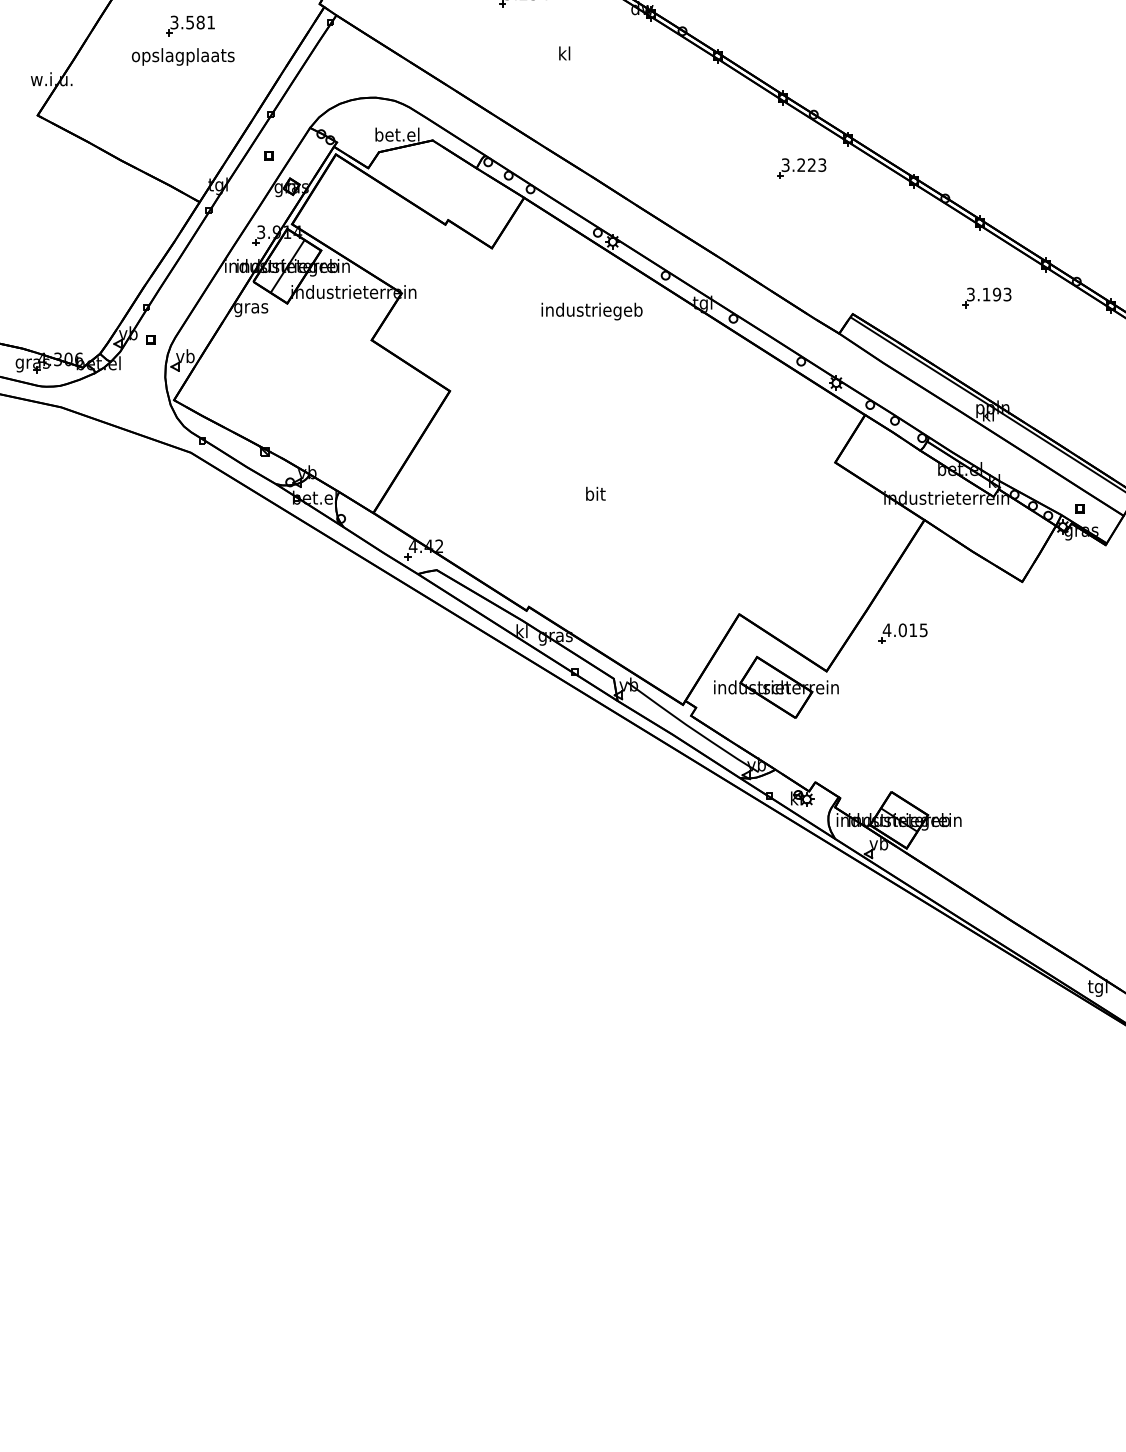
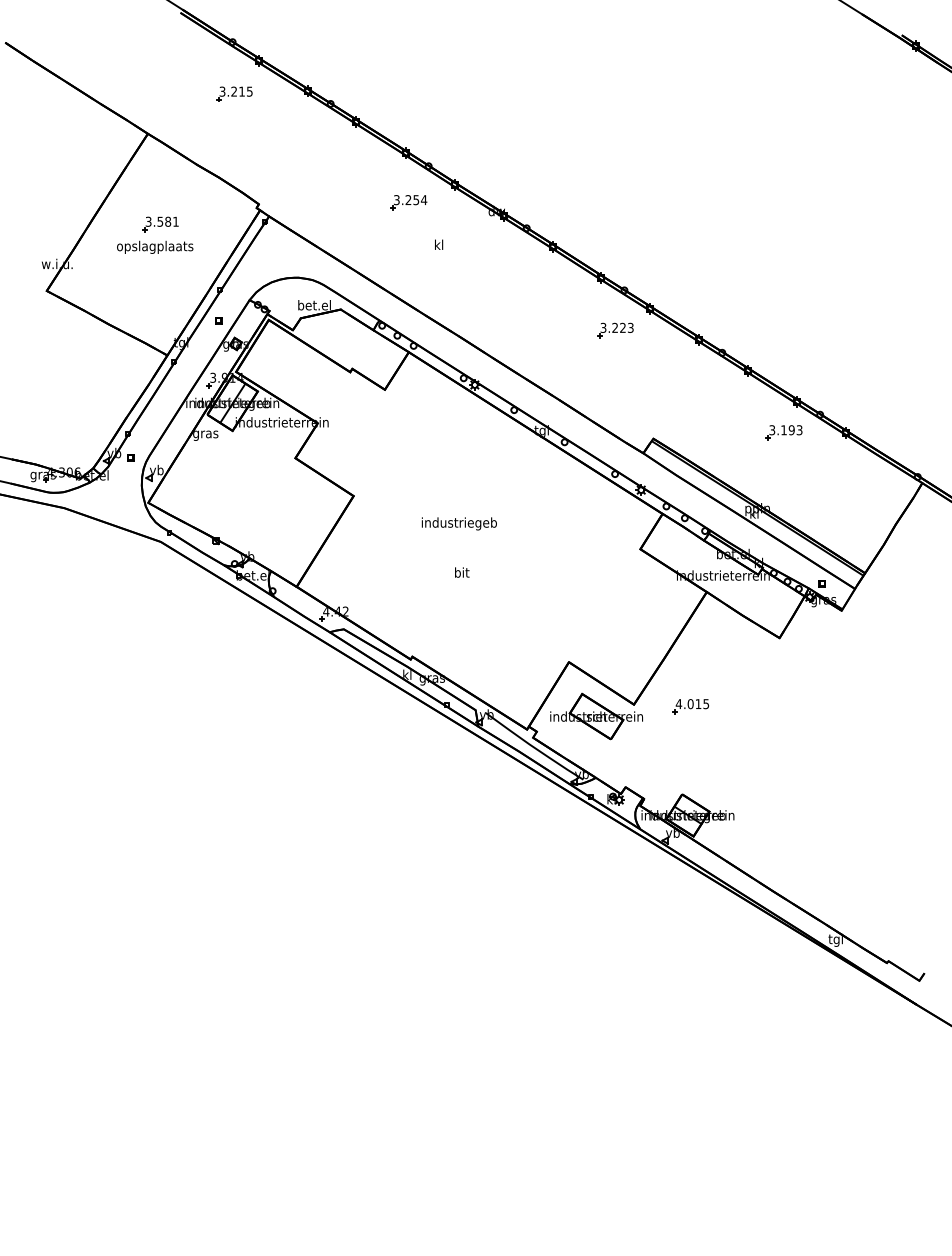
part: (985, 297) -> (783, 432), moved
text: (590, 311) -> (458, 523), moved
part: (902, 633) -> (690, 706), moved

